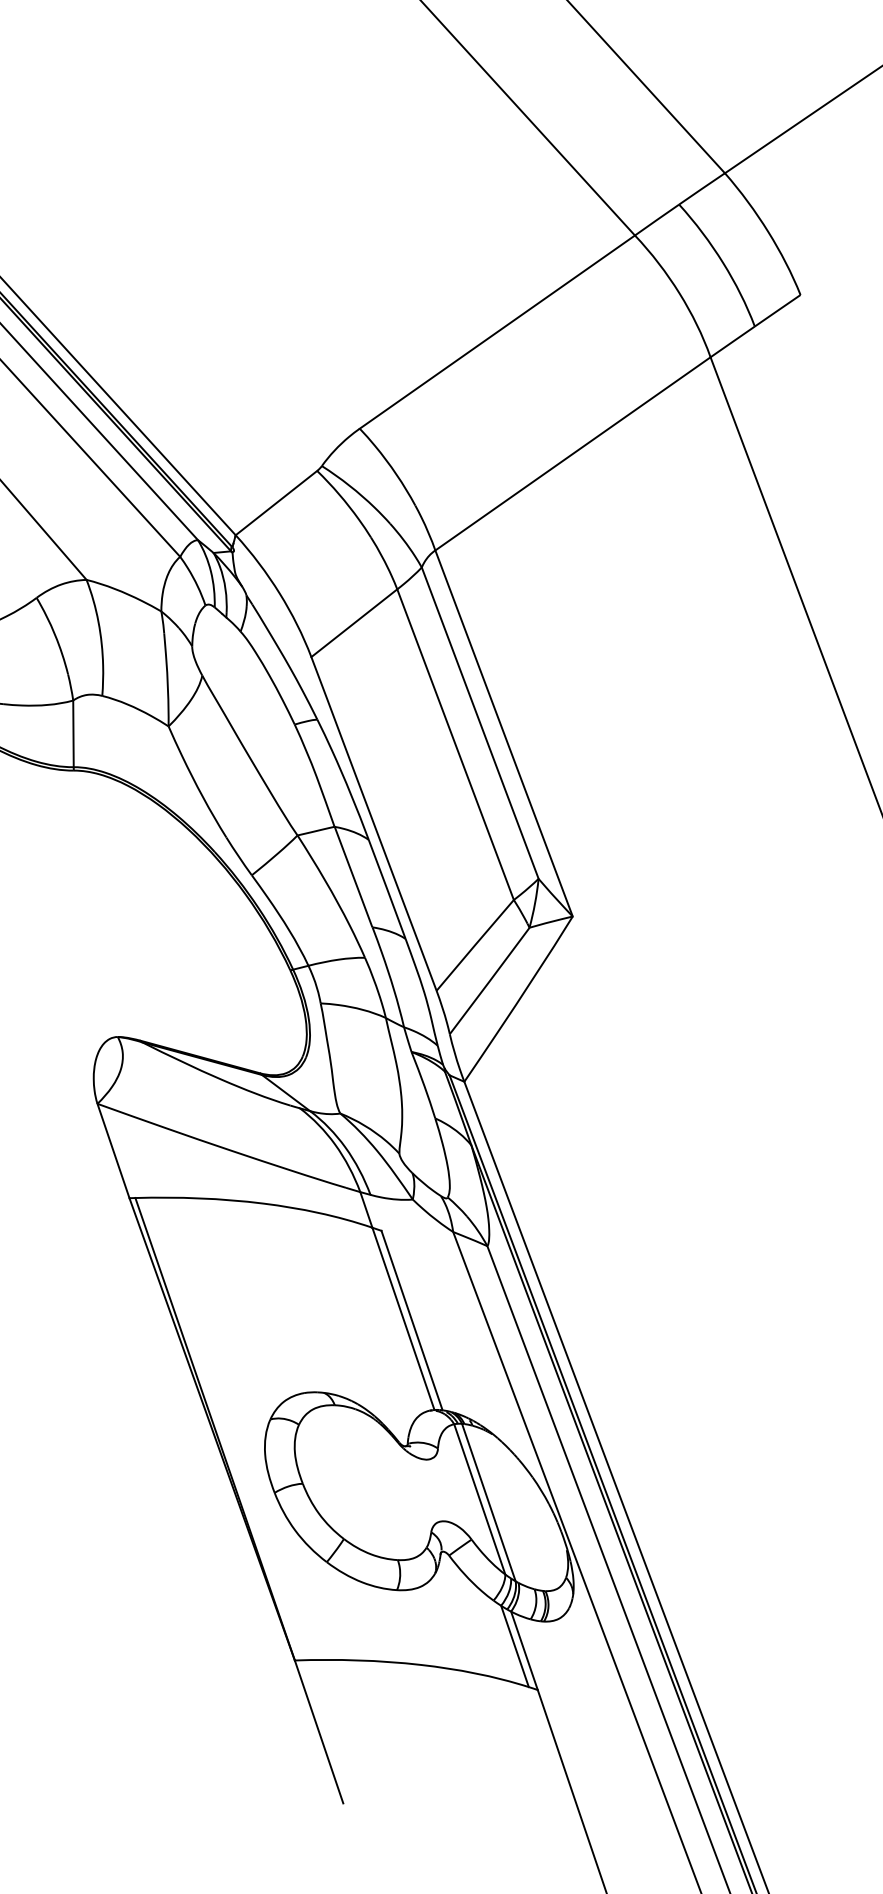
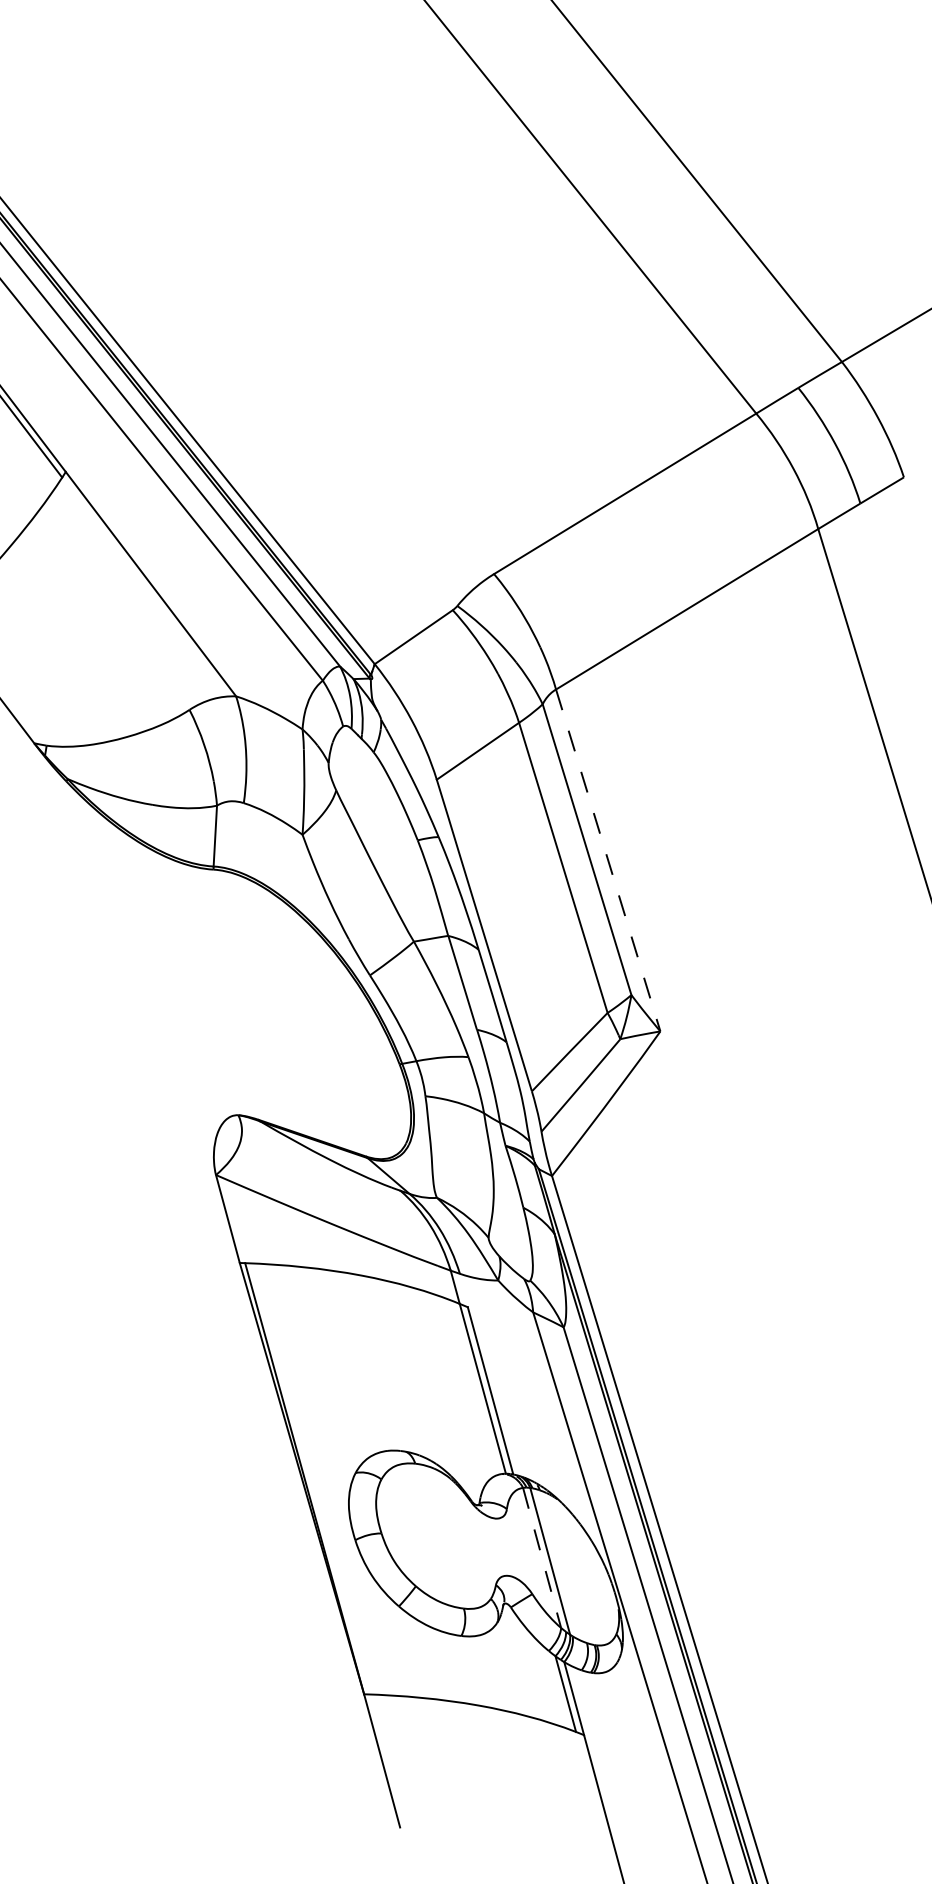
line: (504, 733) -> (608, 860), solid -> dashed
line: (480, 1498) -> (542, 1557), solid -> dashed

